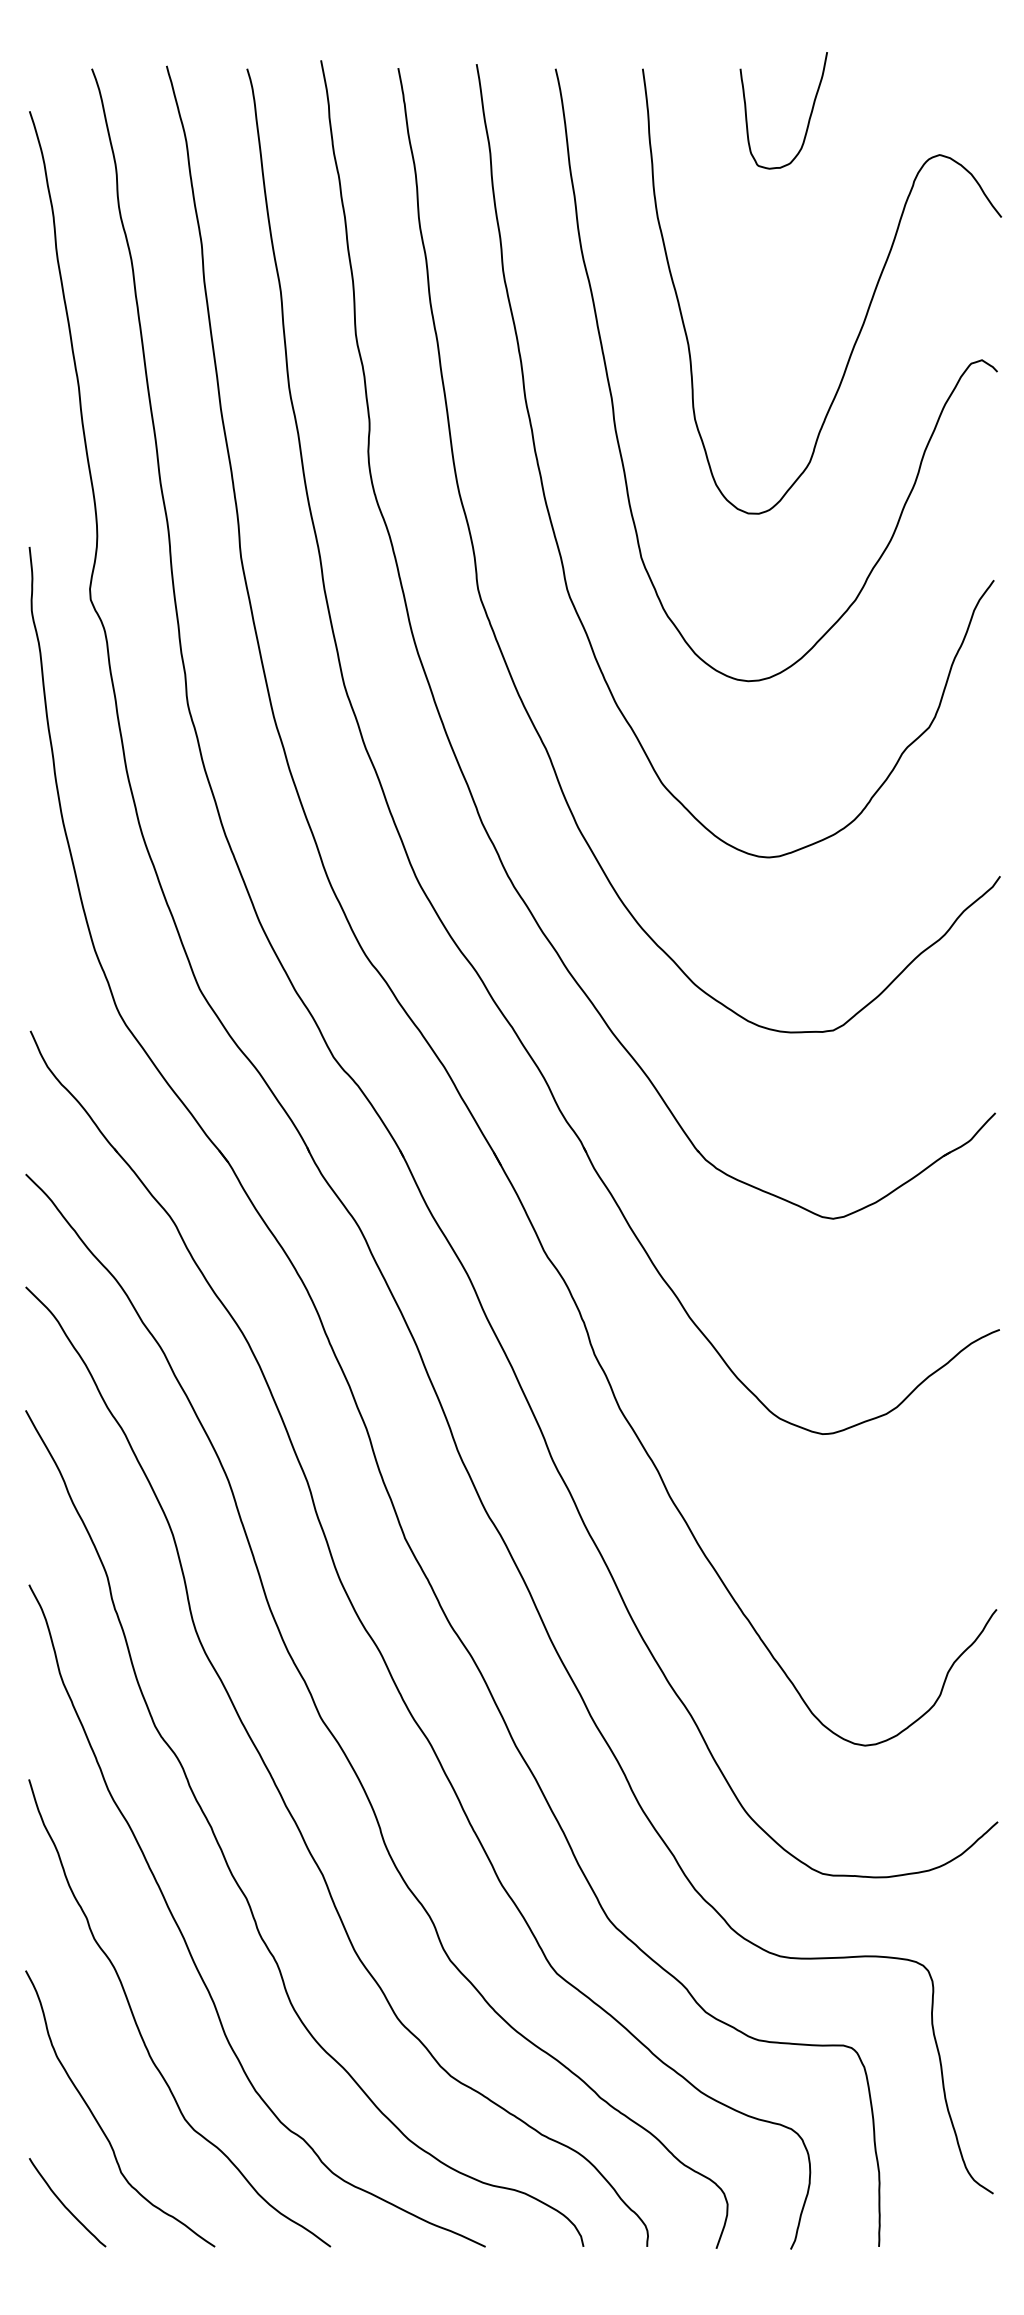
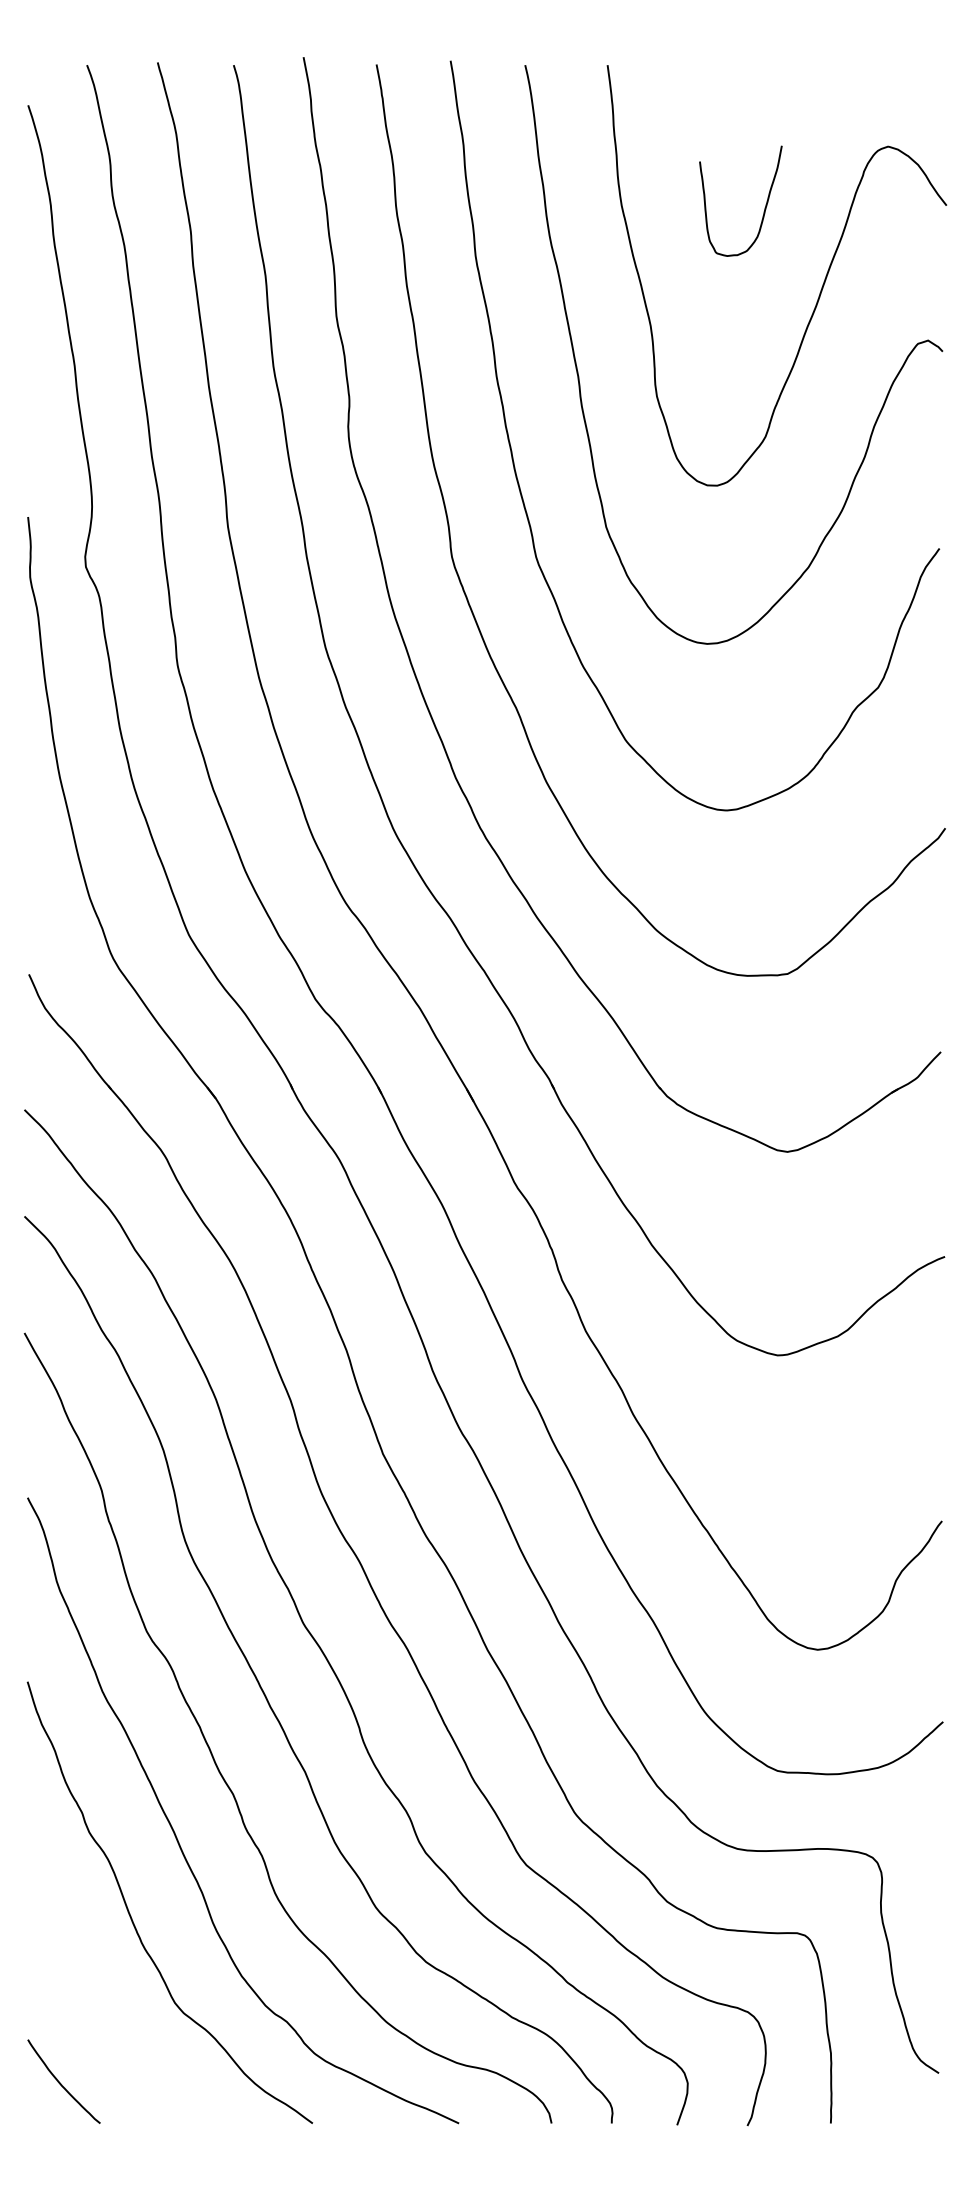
curve: (809, 115) -> (765, 205), moved
curve: (98, 2121) -> (93, 2004), removed

